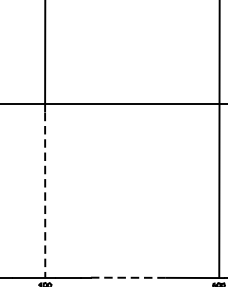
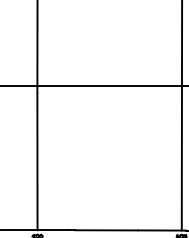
line: (45, 195) -> (37, 162), dashed -> solid
line: (129, 277) -> (107, 230), dashed -> solid

